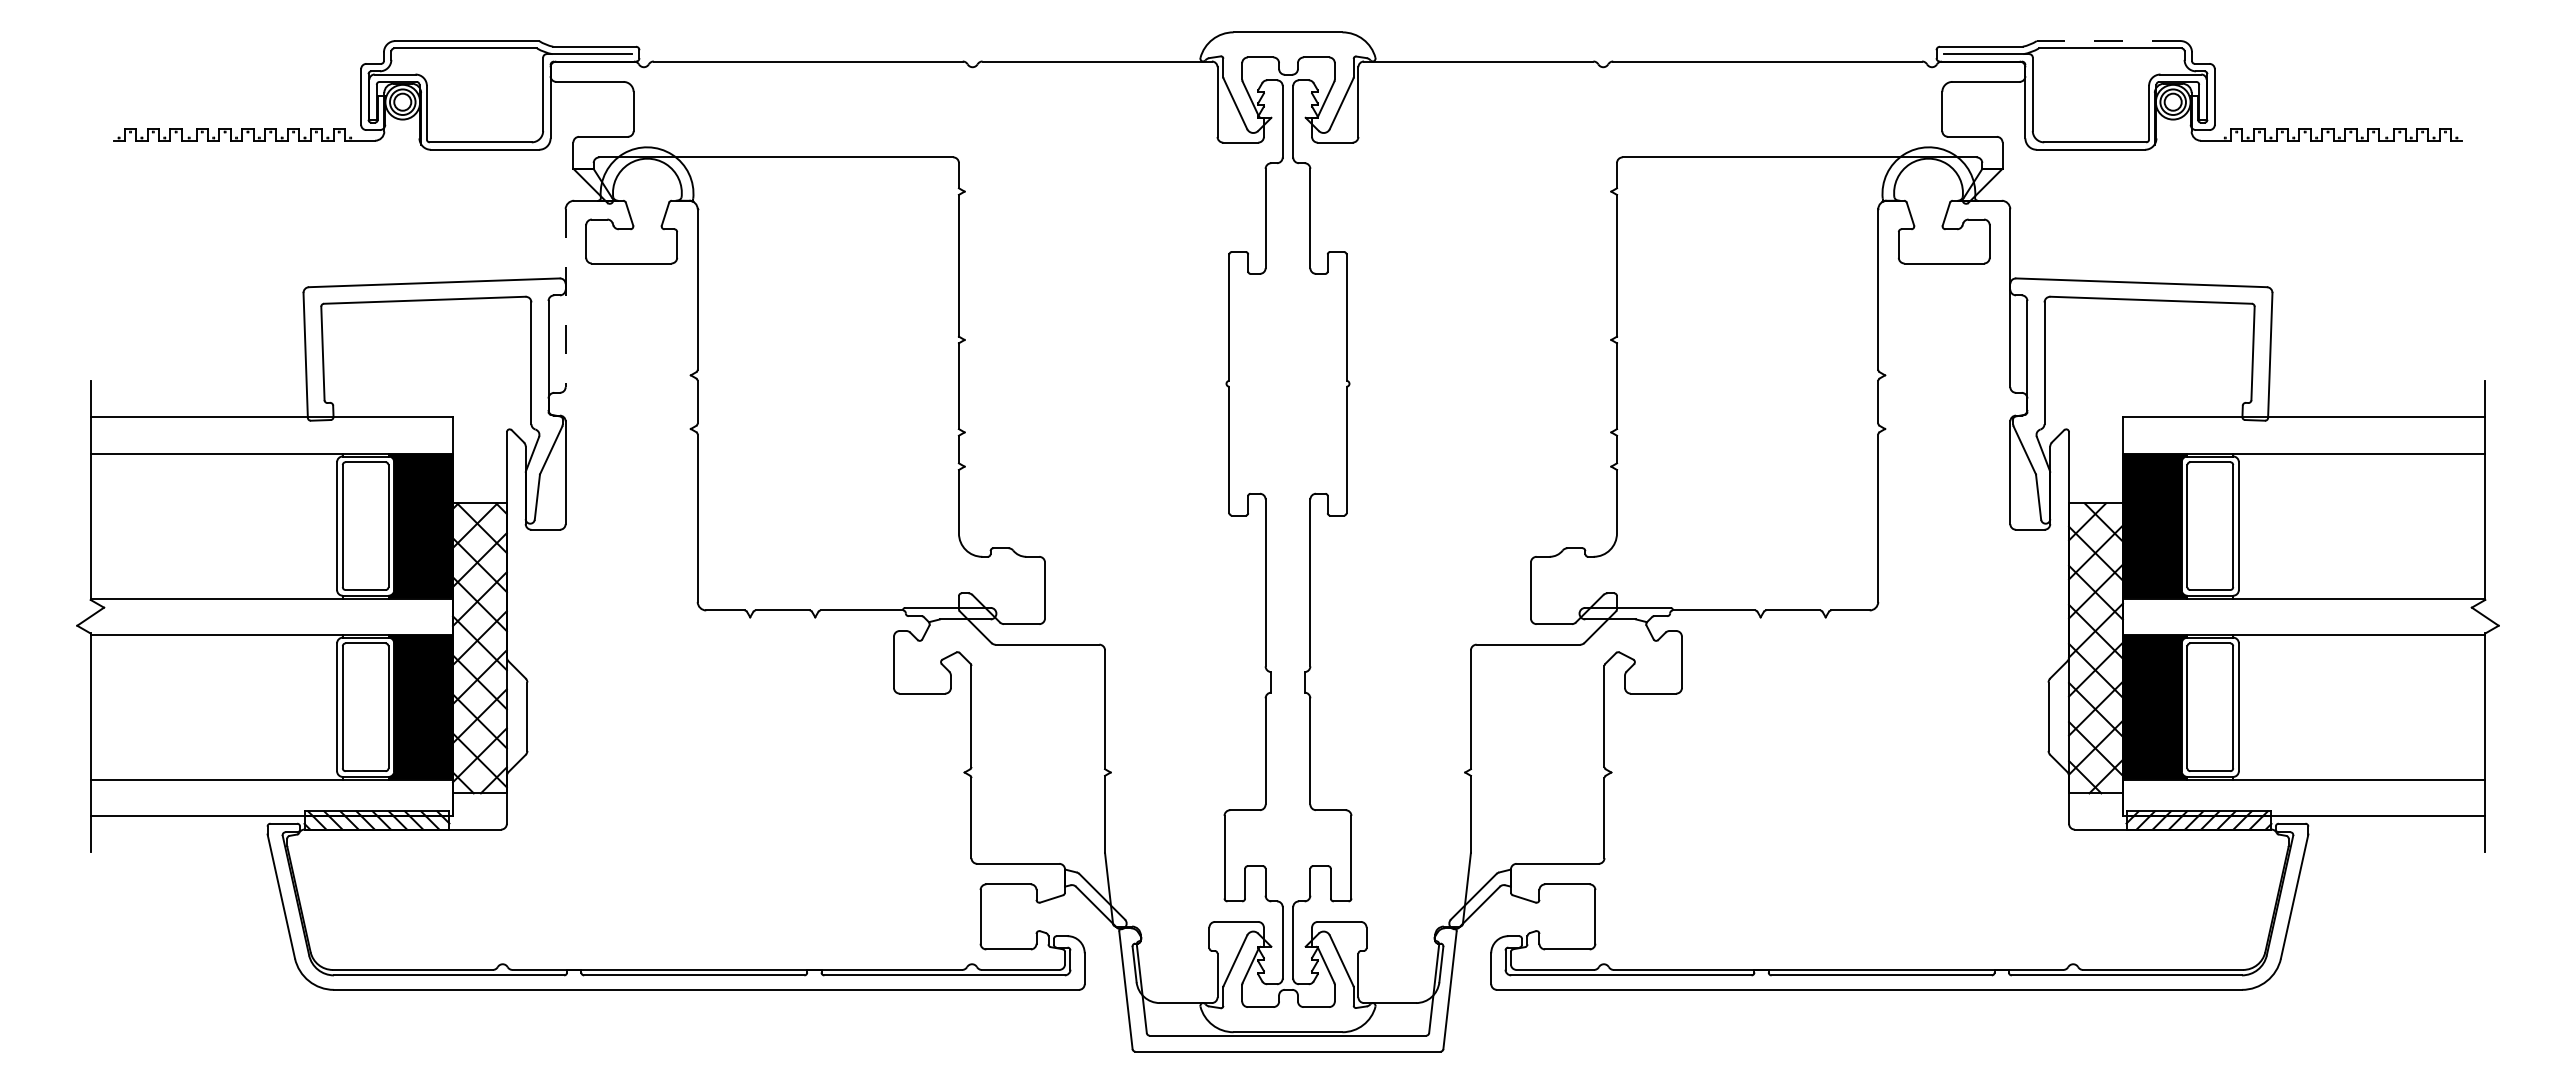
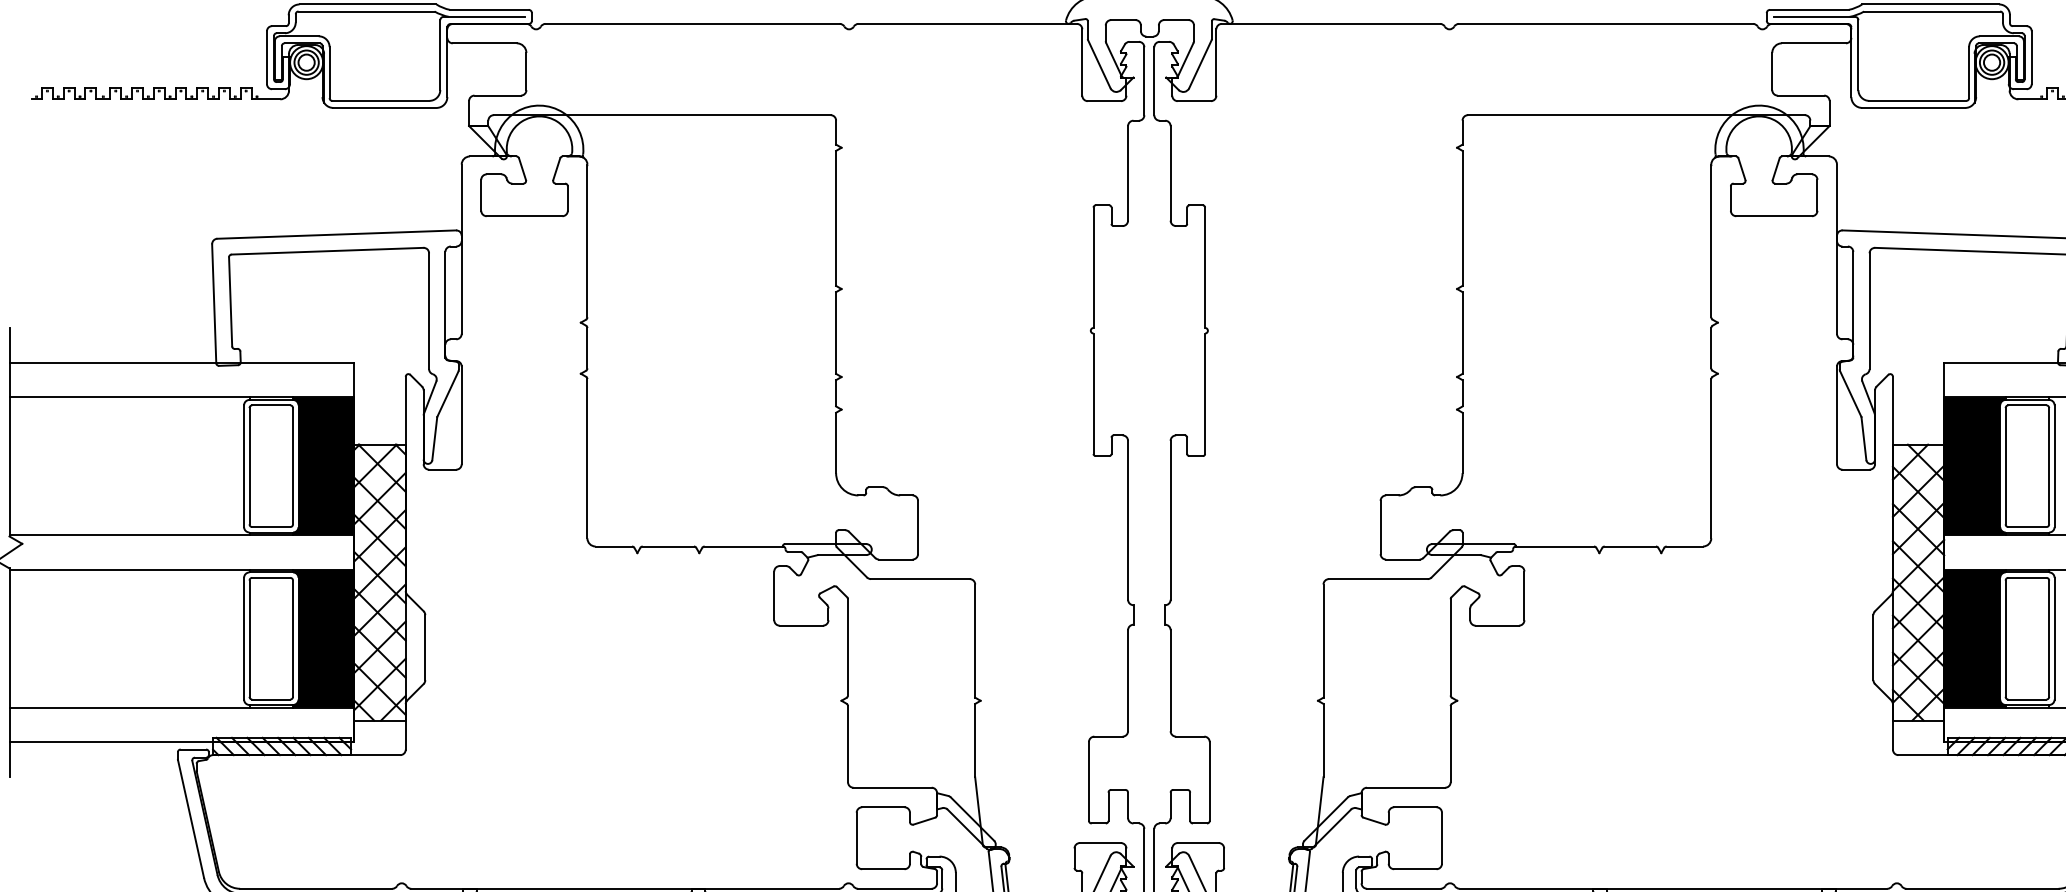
line: (2108, 41) -> (1930, 4), dashed -> solid
line: (565, 298) -> (461, 249), dashed -> solid

